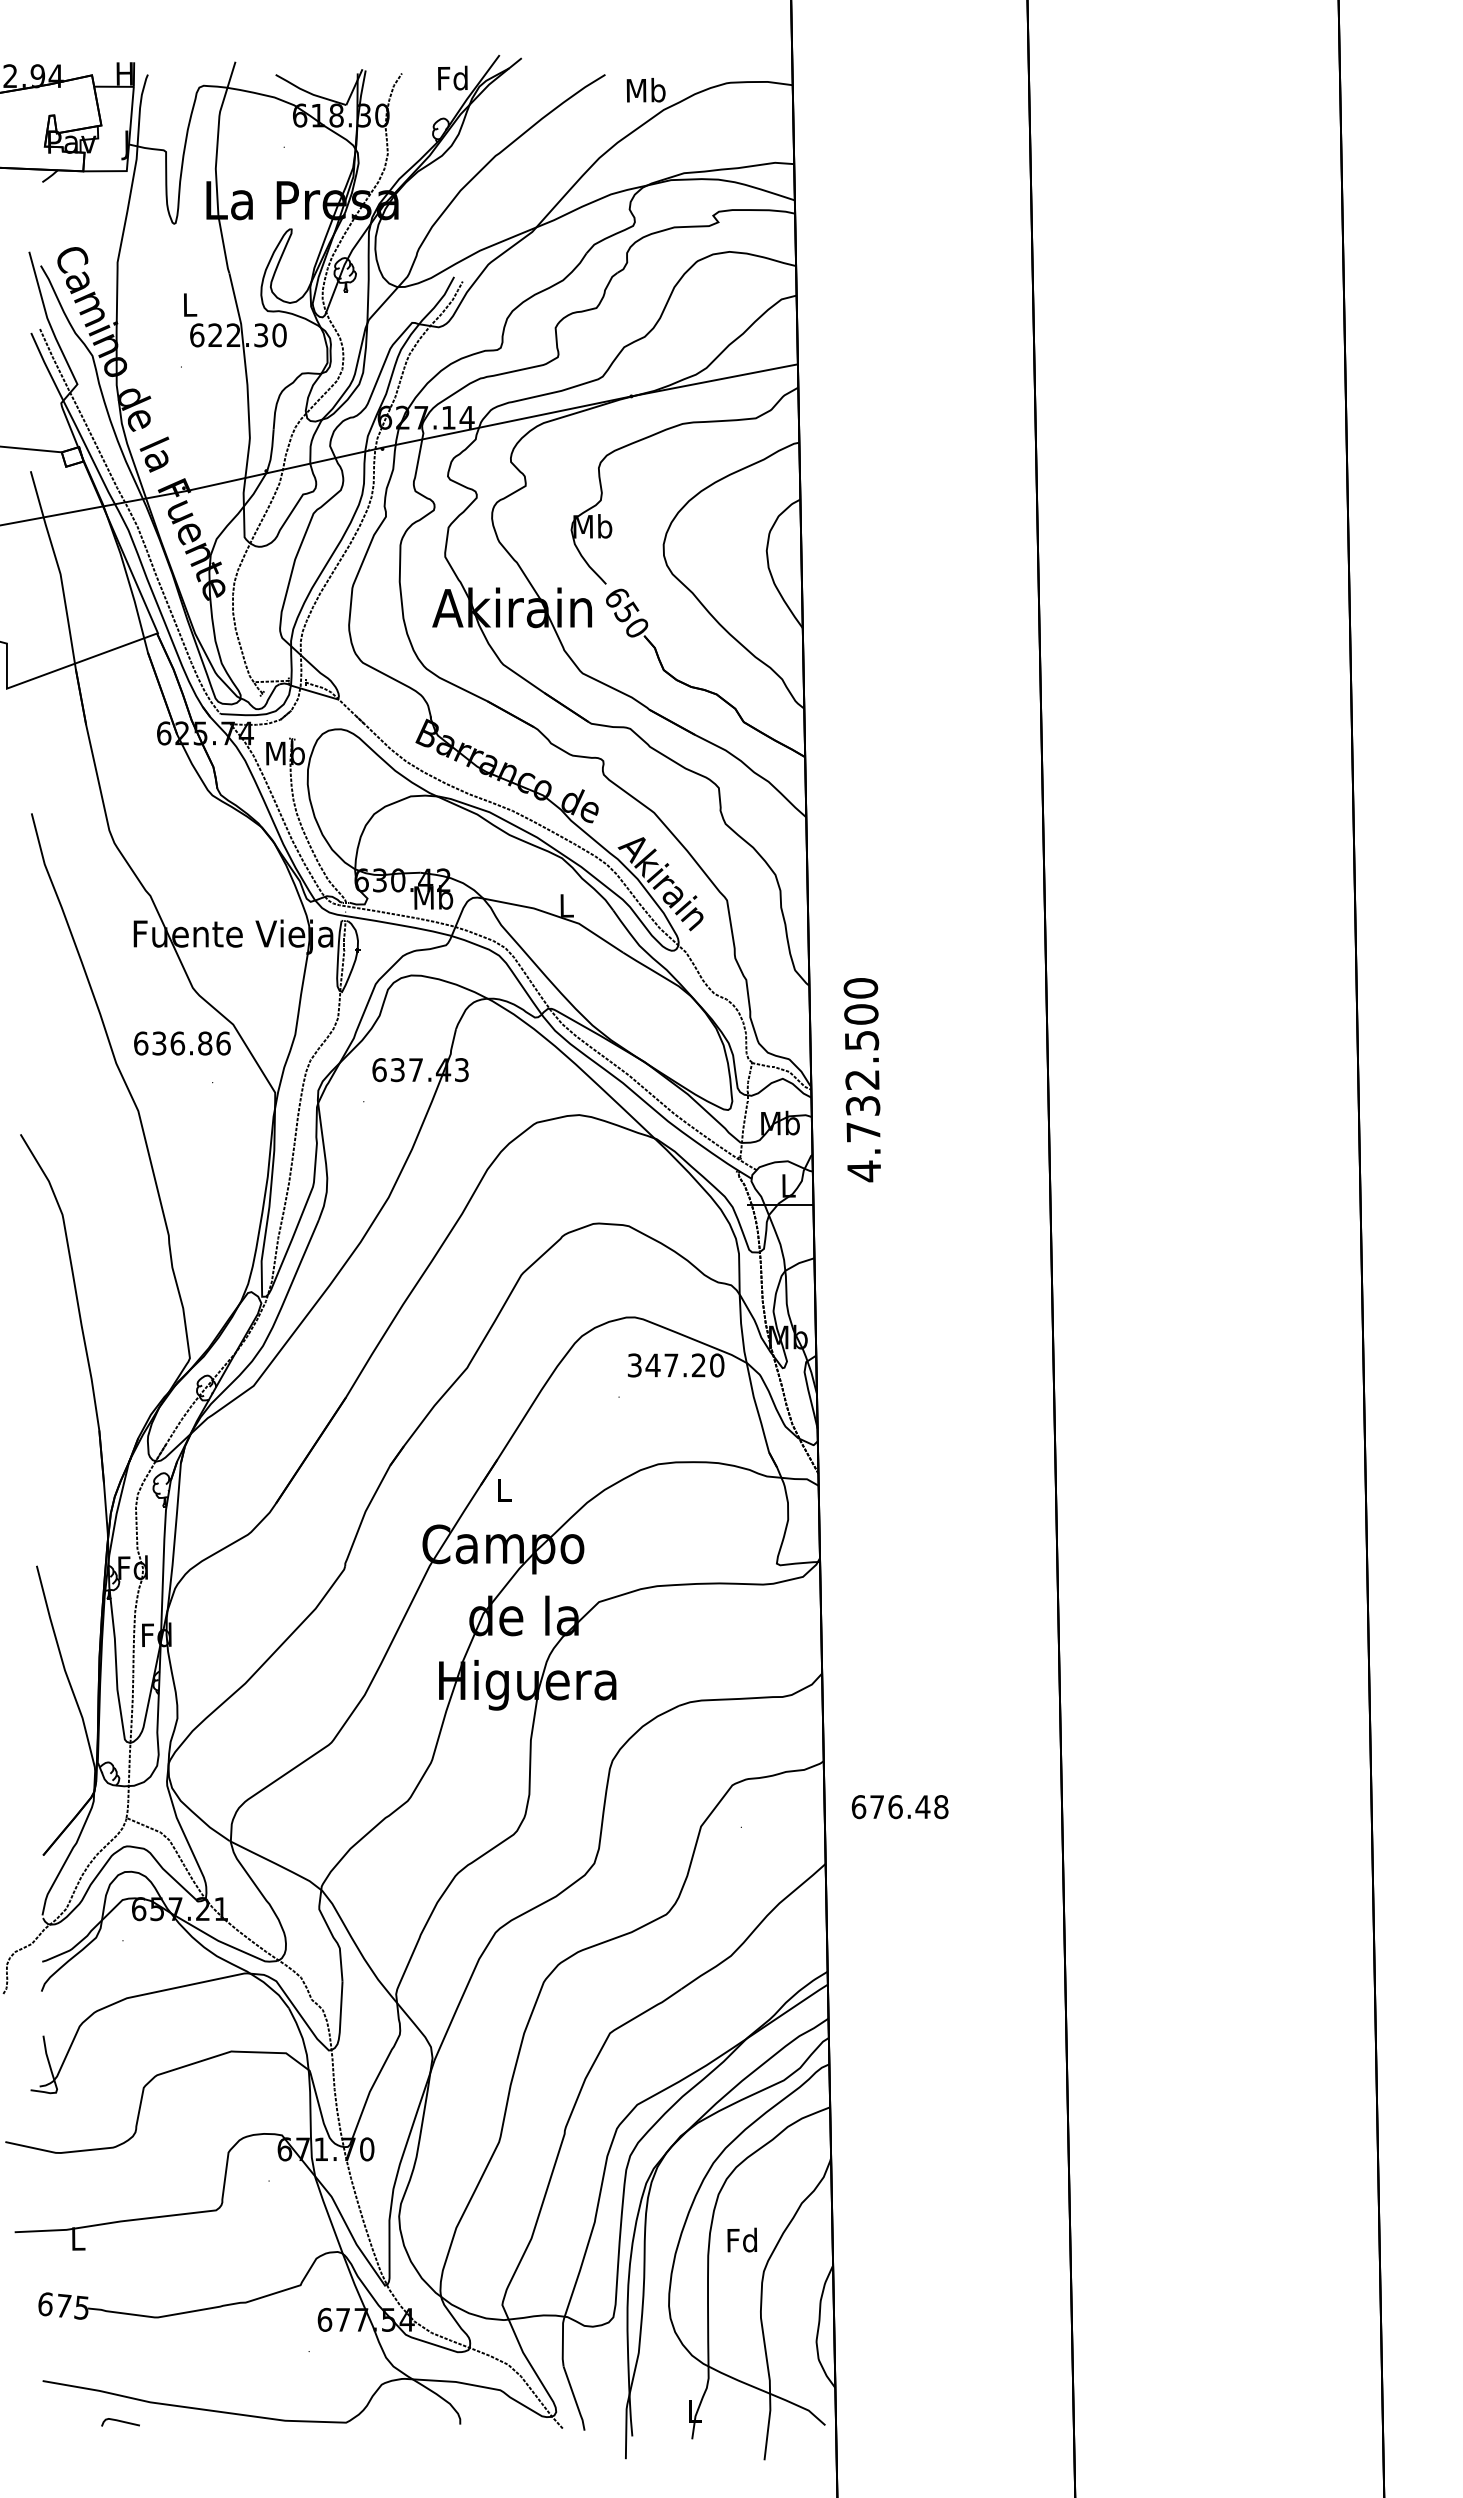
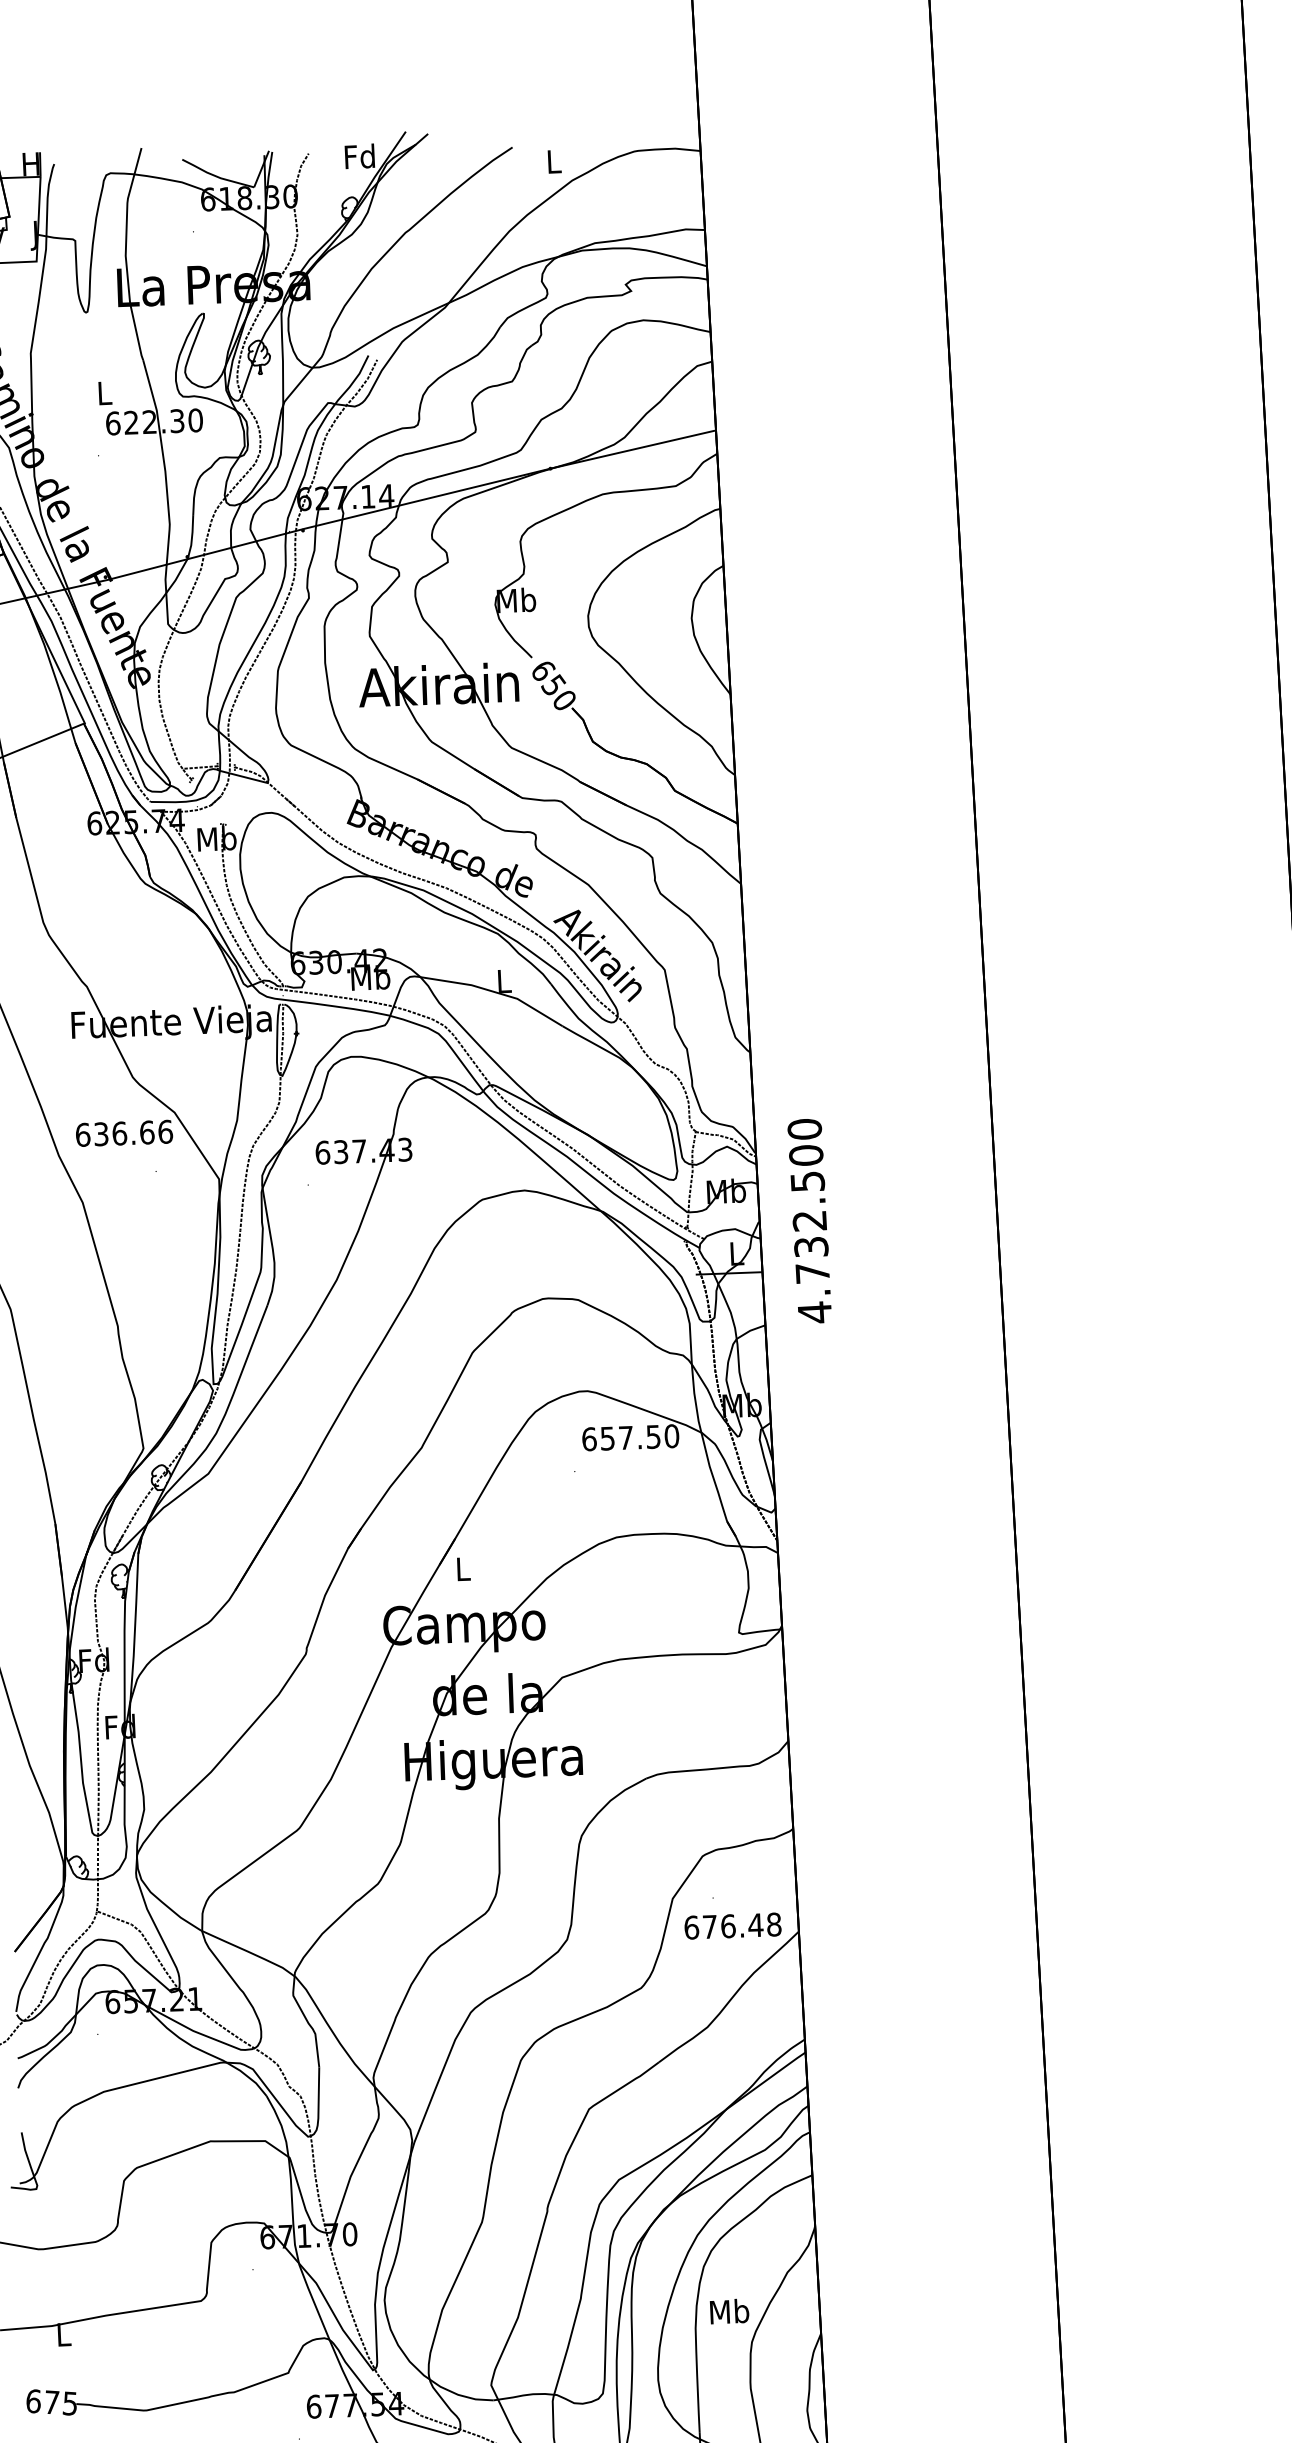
text: (645, 89) -> (553, 160), Mb -> L
text: (205, 1043) -> (147, 1132), 636.86 -> 636.66
text: (861, 1080) -> (808, 1221), moved
text: (666, 1365) -> (621, 1438), 347.20 -> 657.50
text: (899, 1807) -> (732, 1926), moved
text: (742, 2239) -> (729, 2310), Fd -> Mb

